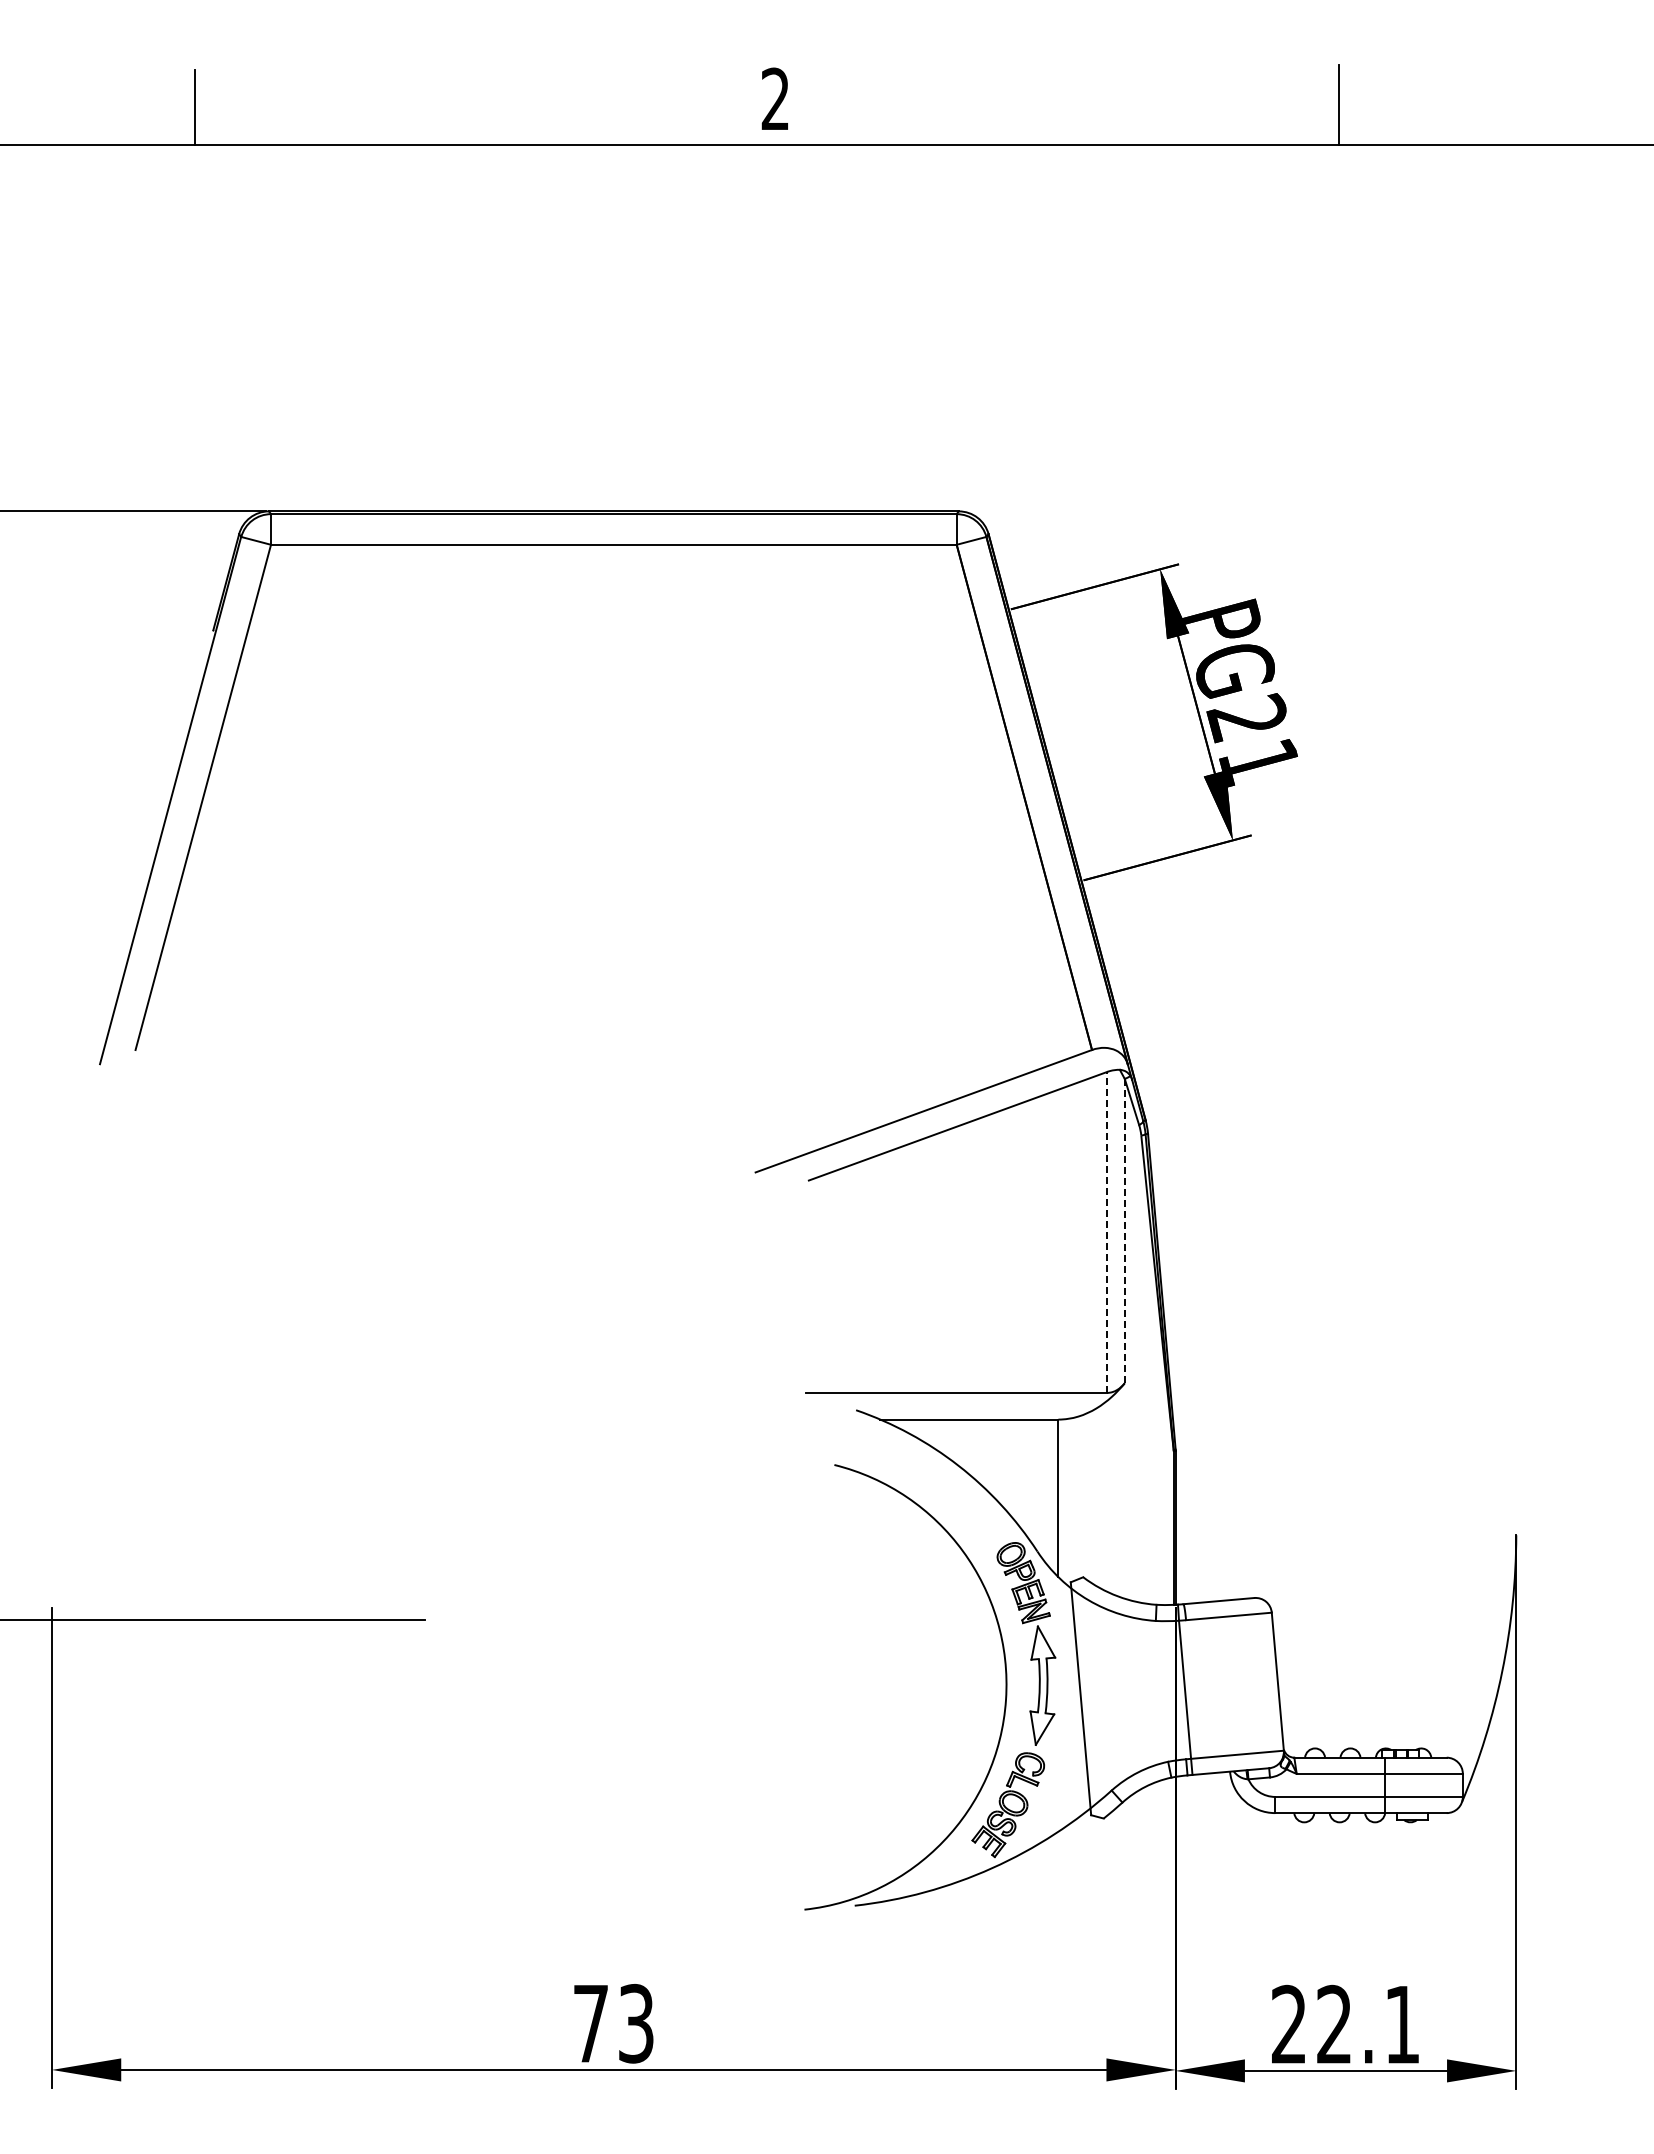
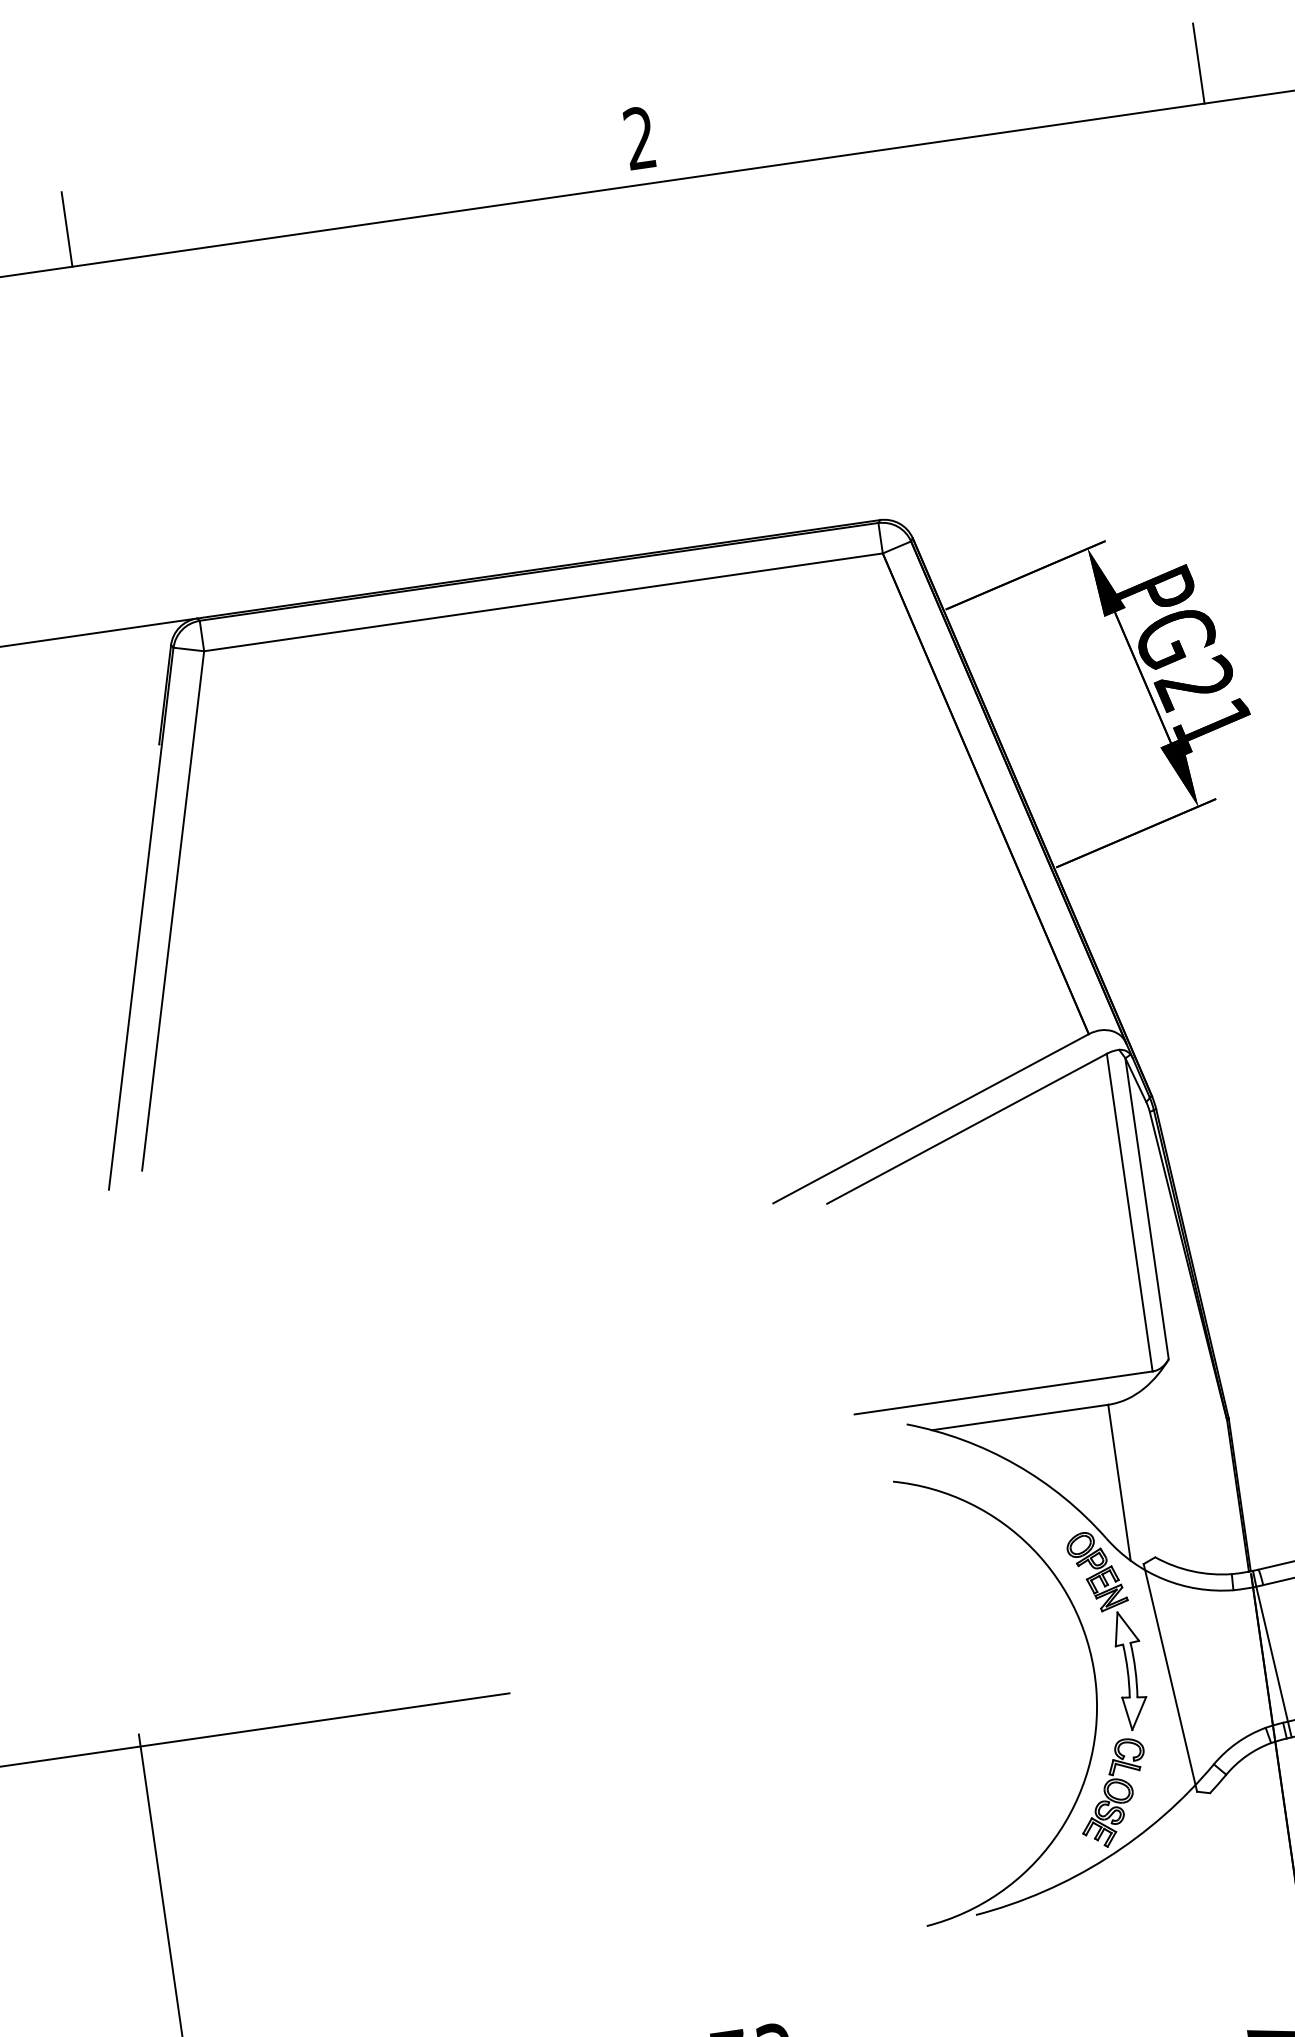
line: (1124, 1230) -> (1146, 1208), dashed -> solid
line: (1107, 1231) -> (1130, 1211), dashed -> solid

